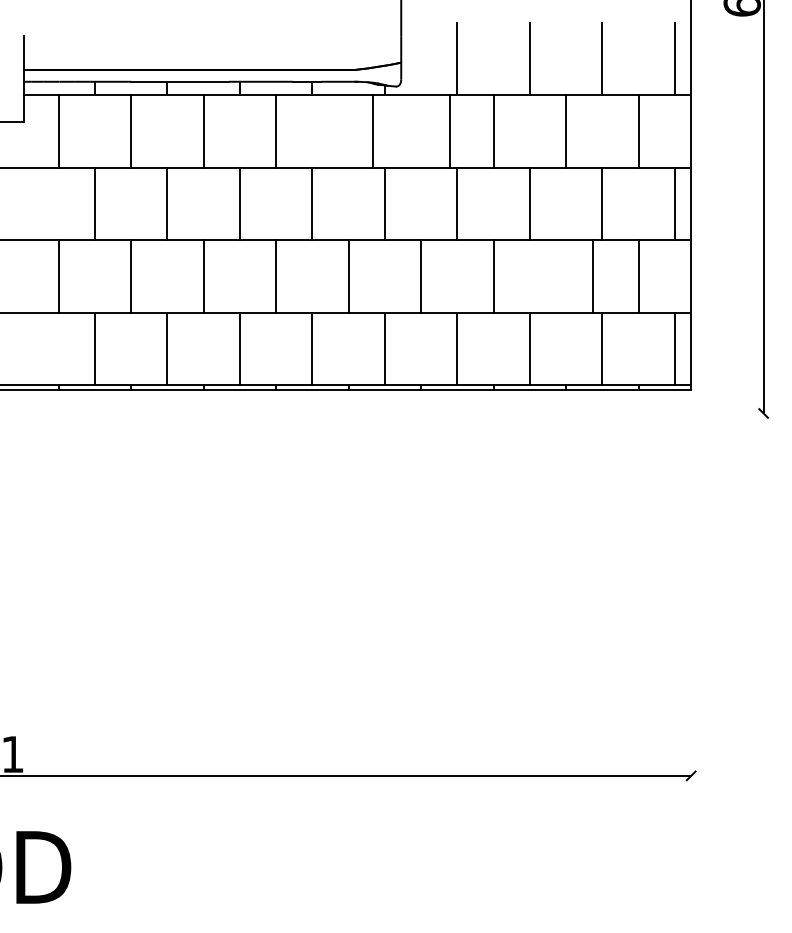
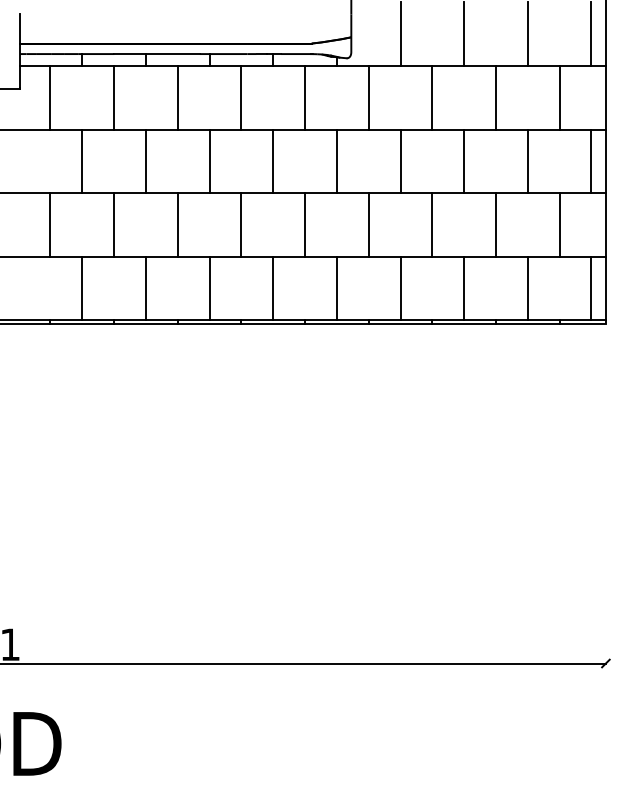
line: (372, 131) -> (305, 97), moved
line: (450, 131) -> (369, 97), moved
line: (593, 276) -> (496, 225), moved

